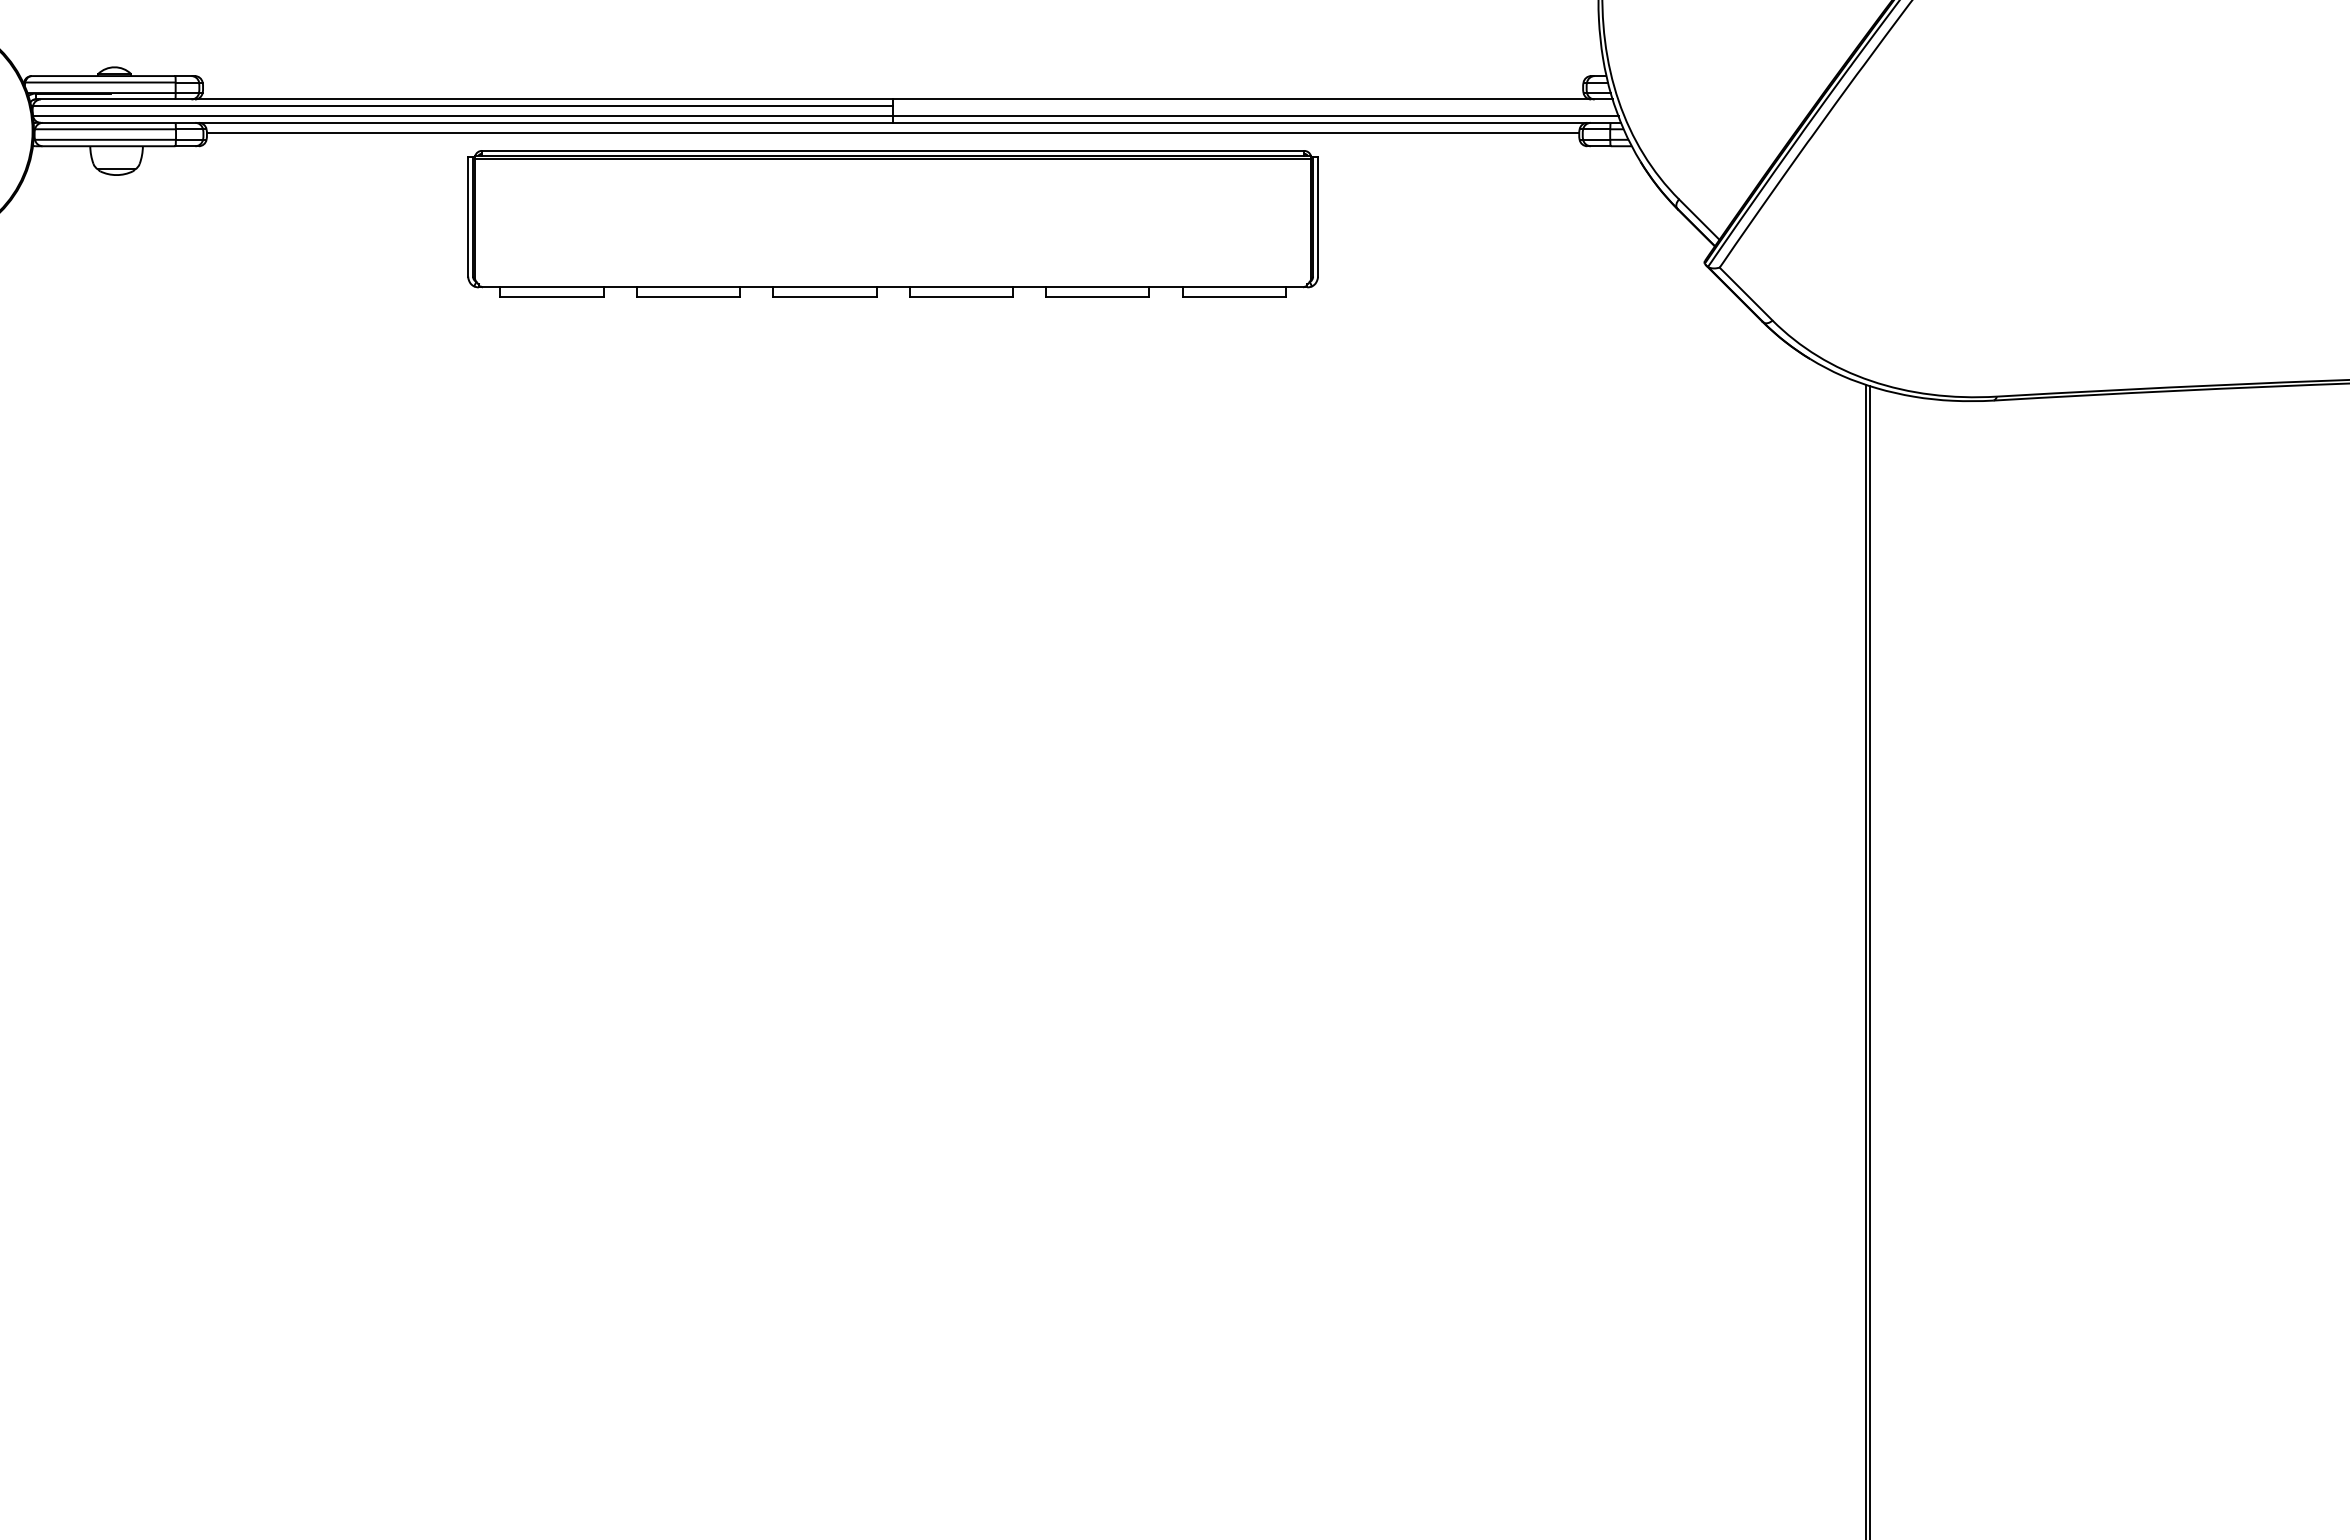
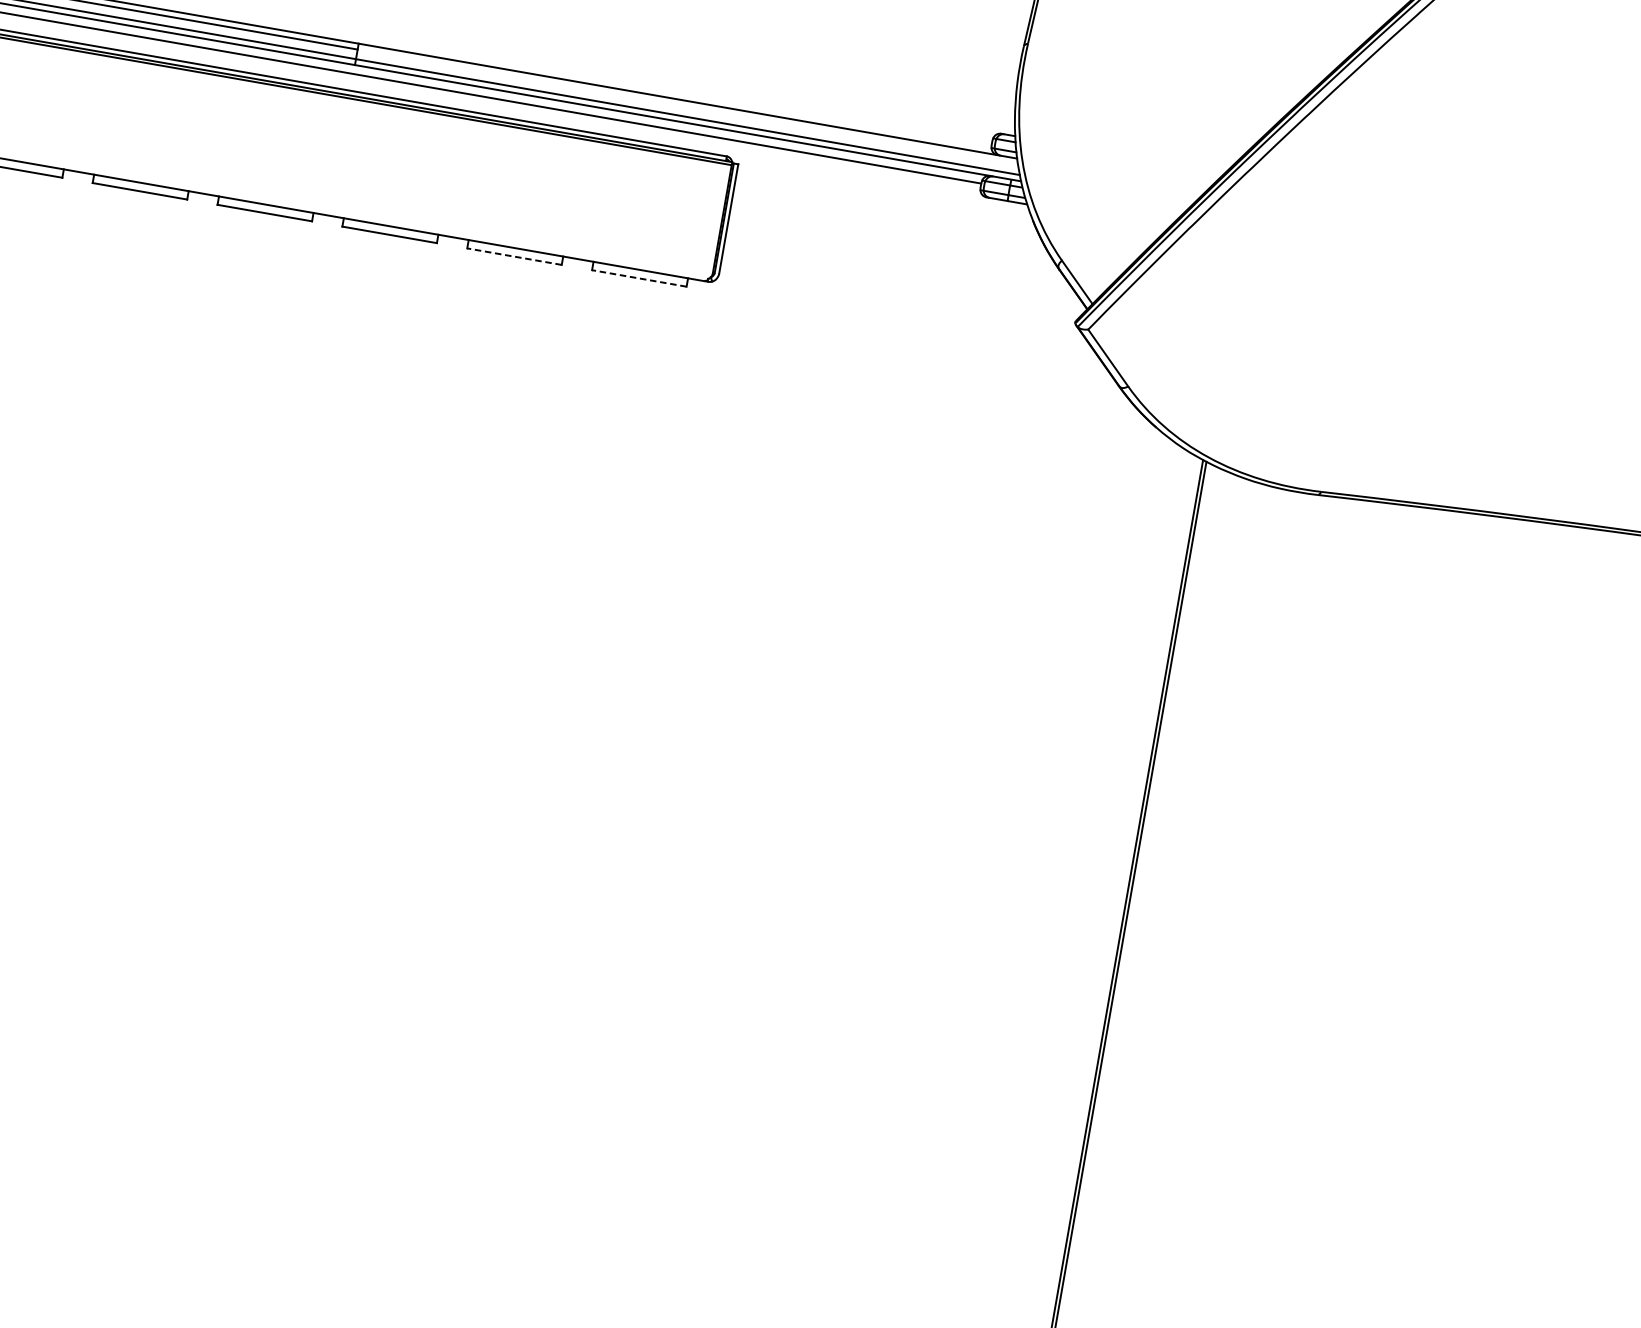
line: (1097, 296) -> (514, 256), solid -> dashed
line: (1234, 296) -> (639, 278), solid -> dashed

